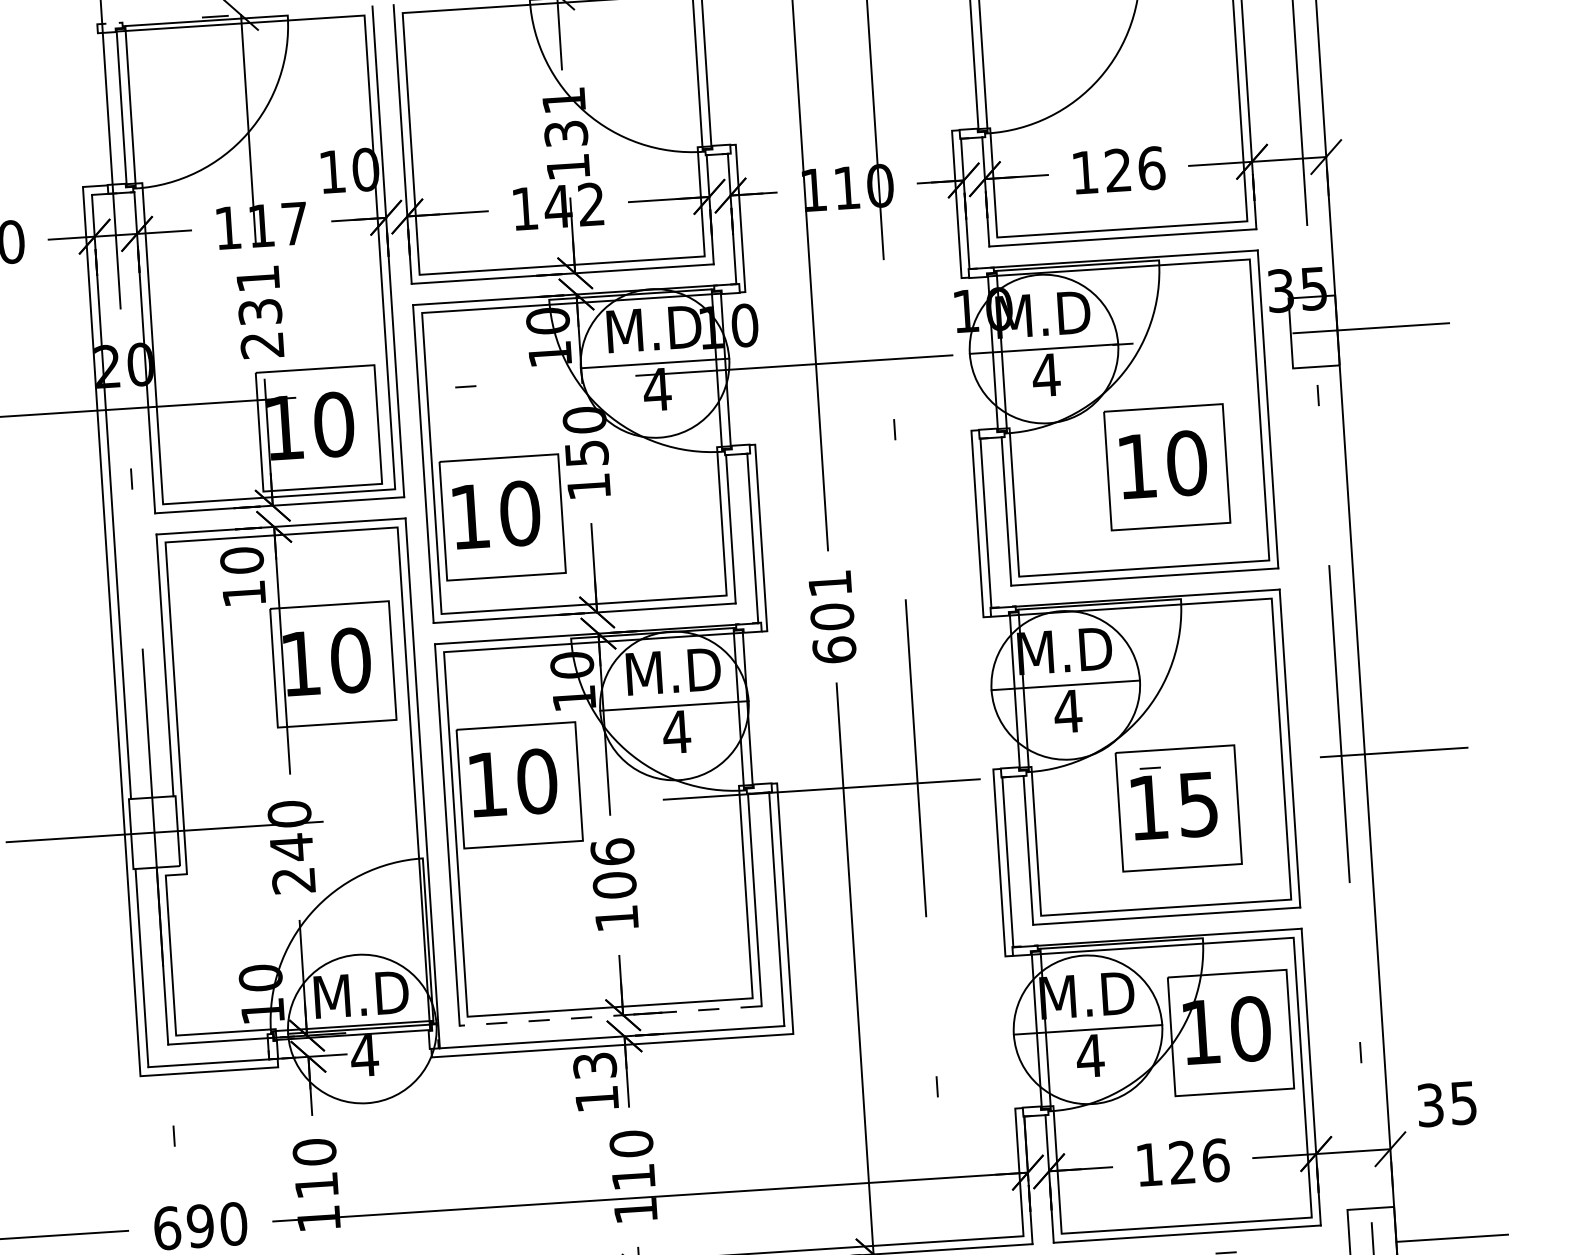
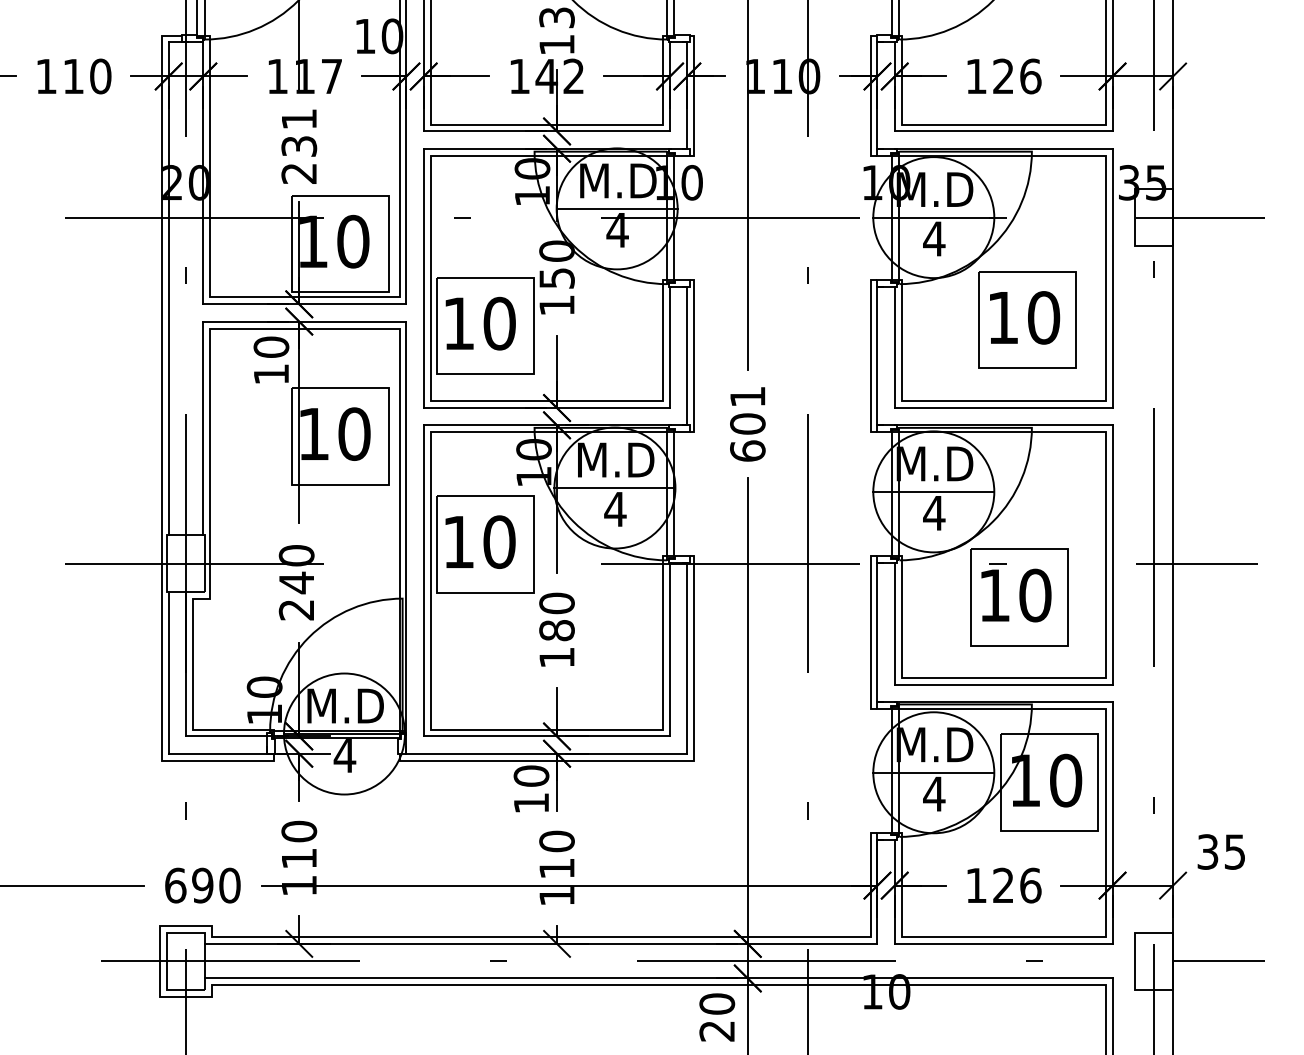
text: (1198, 804) -> (1035, 595), 15 -> 10
text: (612, 868) -> (556, 616), 106 -> 180
line: (610, 1016) -> (546, 736), dashed -> solid
text: (594, 1065) -> (531, 775), 13 -> 10

